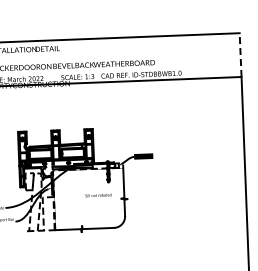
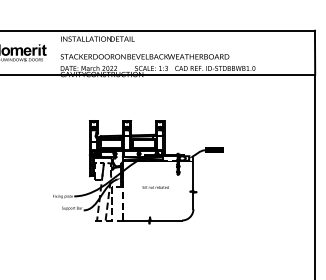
line: (241, 54) -> (315, 52), dashed -> solid
text: (98, 195) -> (155, 187), moved

